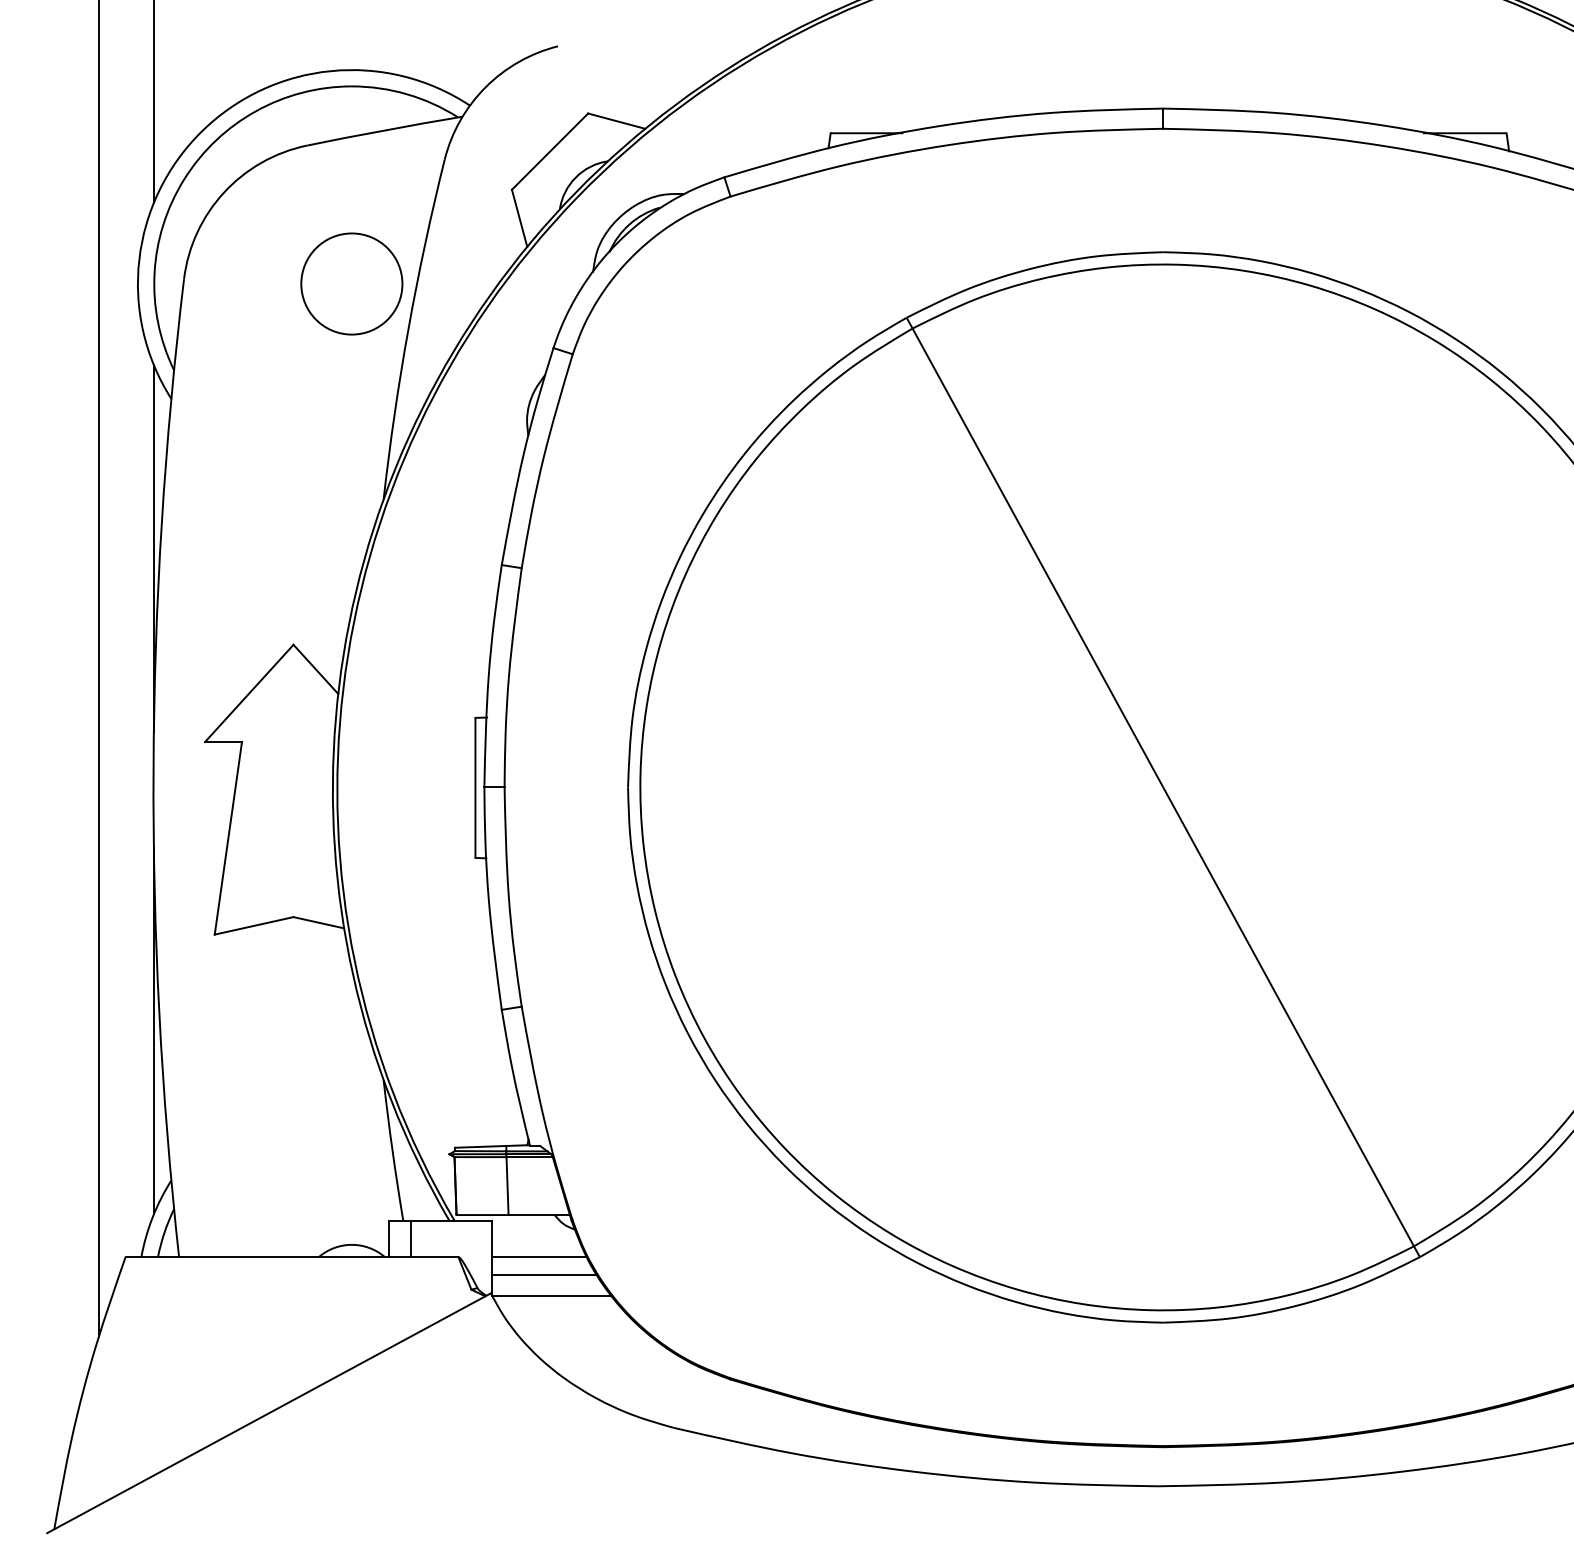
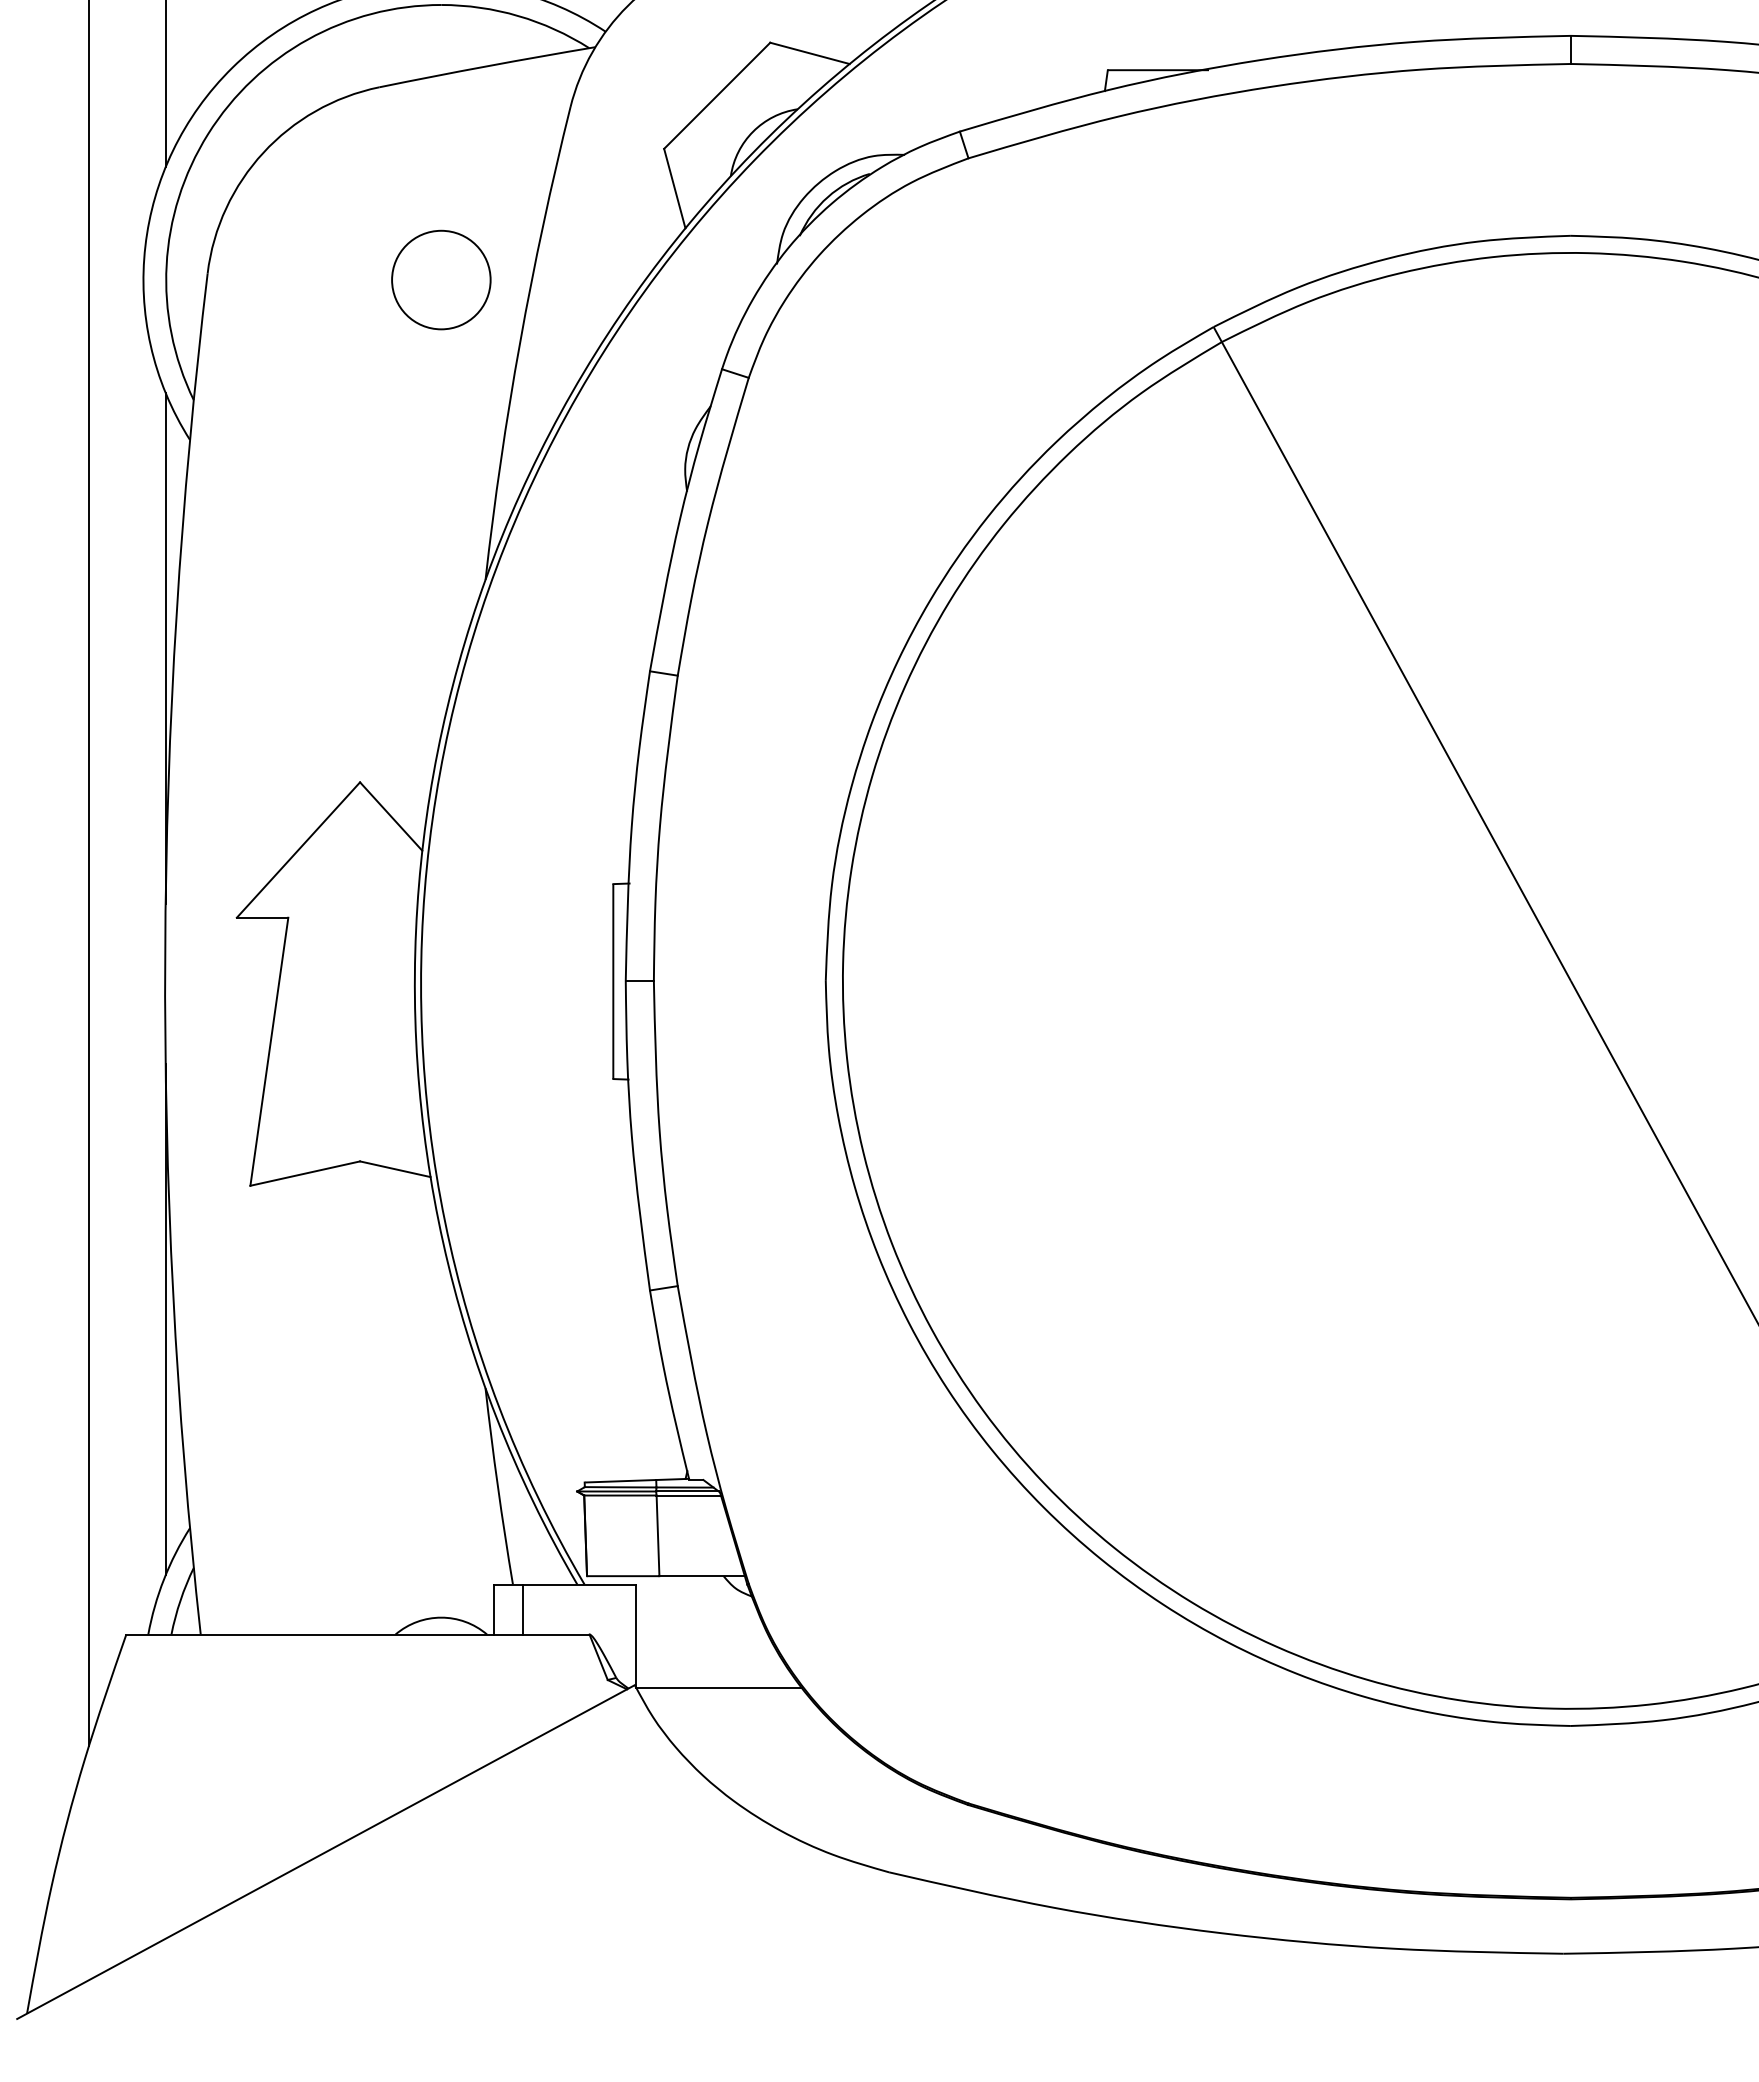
circle: (351, 283) -> (440, 279), size x0.7
line: (539, 1256) -> (702, 1633), removed
line: (544, 1274) -> (709, 1658), removed

